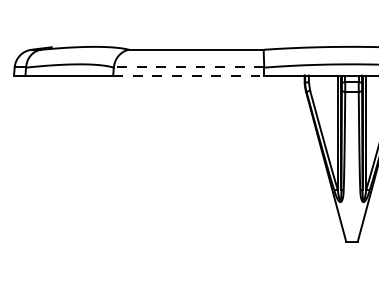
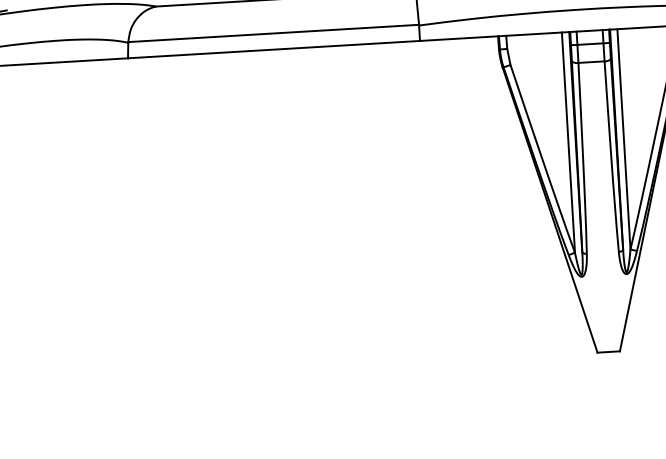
line: (188, 67) -> (272, 33), dashed -> solid
line: (188, 75) -> (273, 49), dashed -> solid

